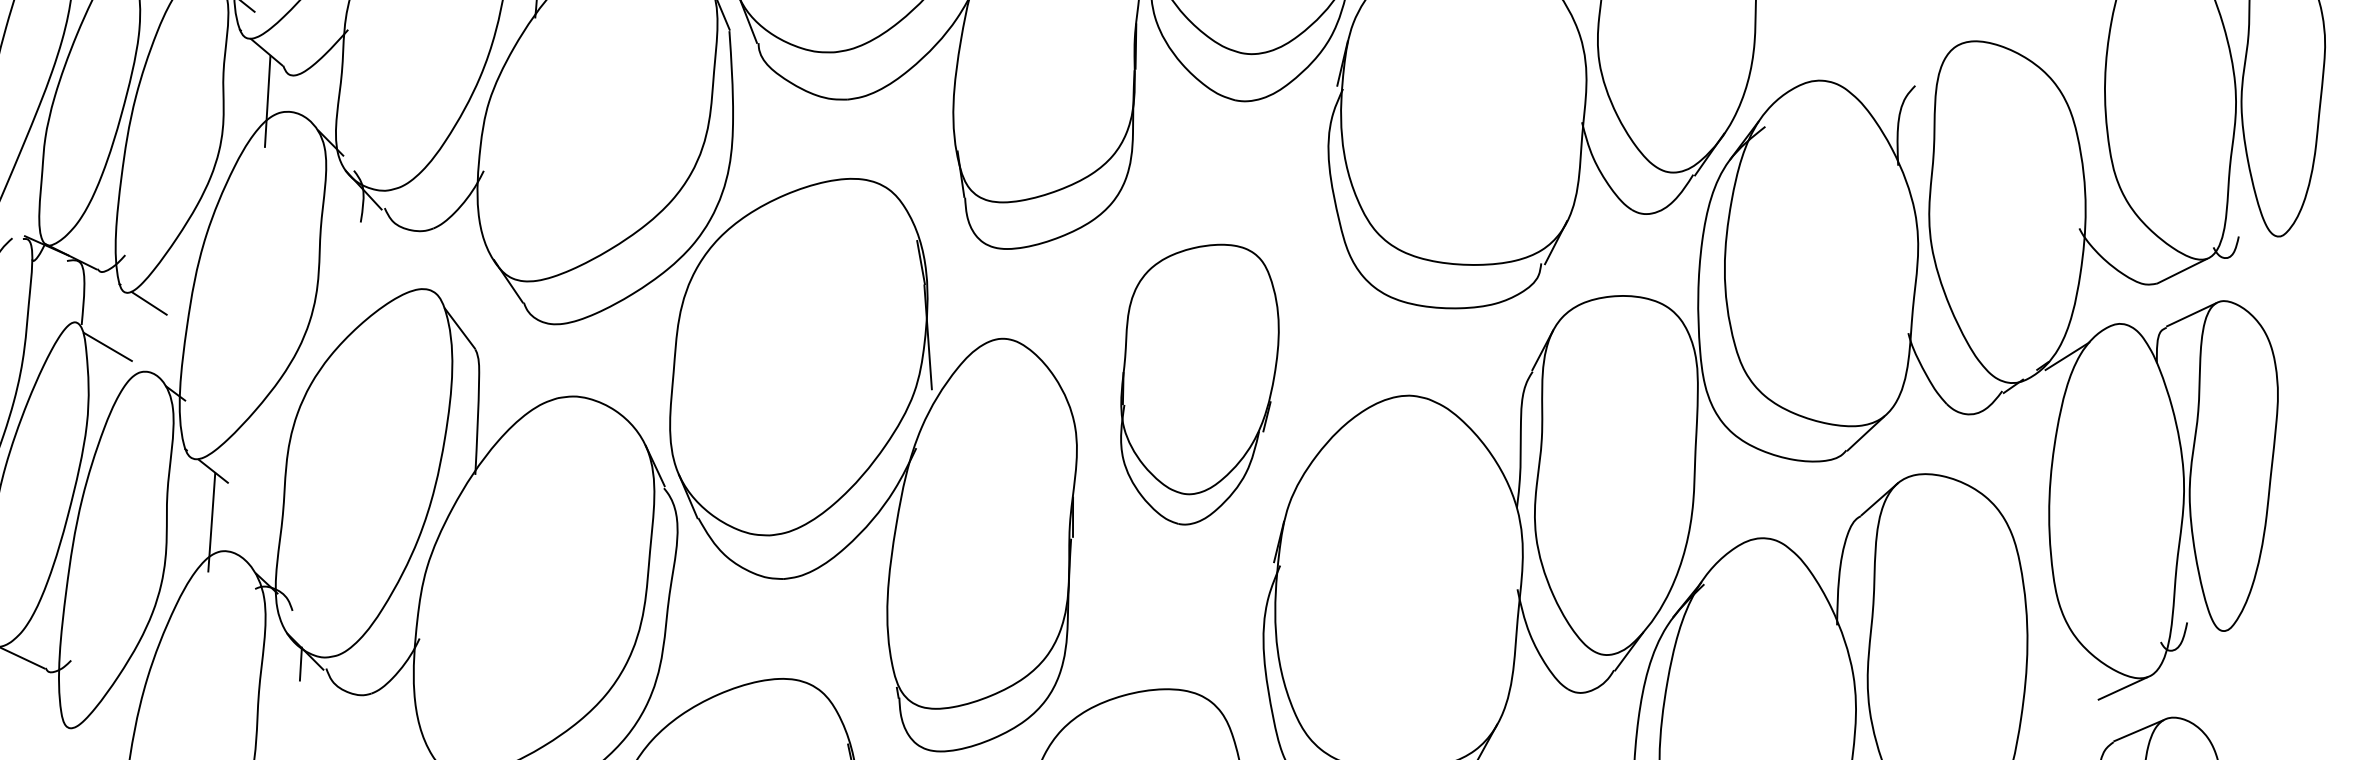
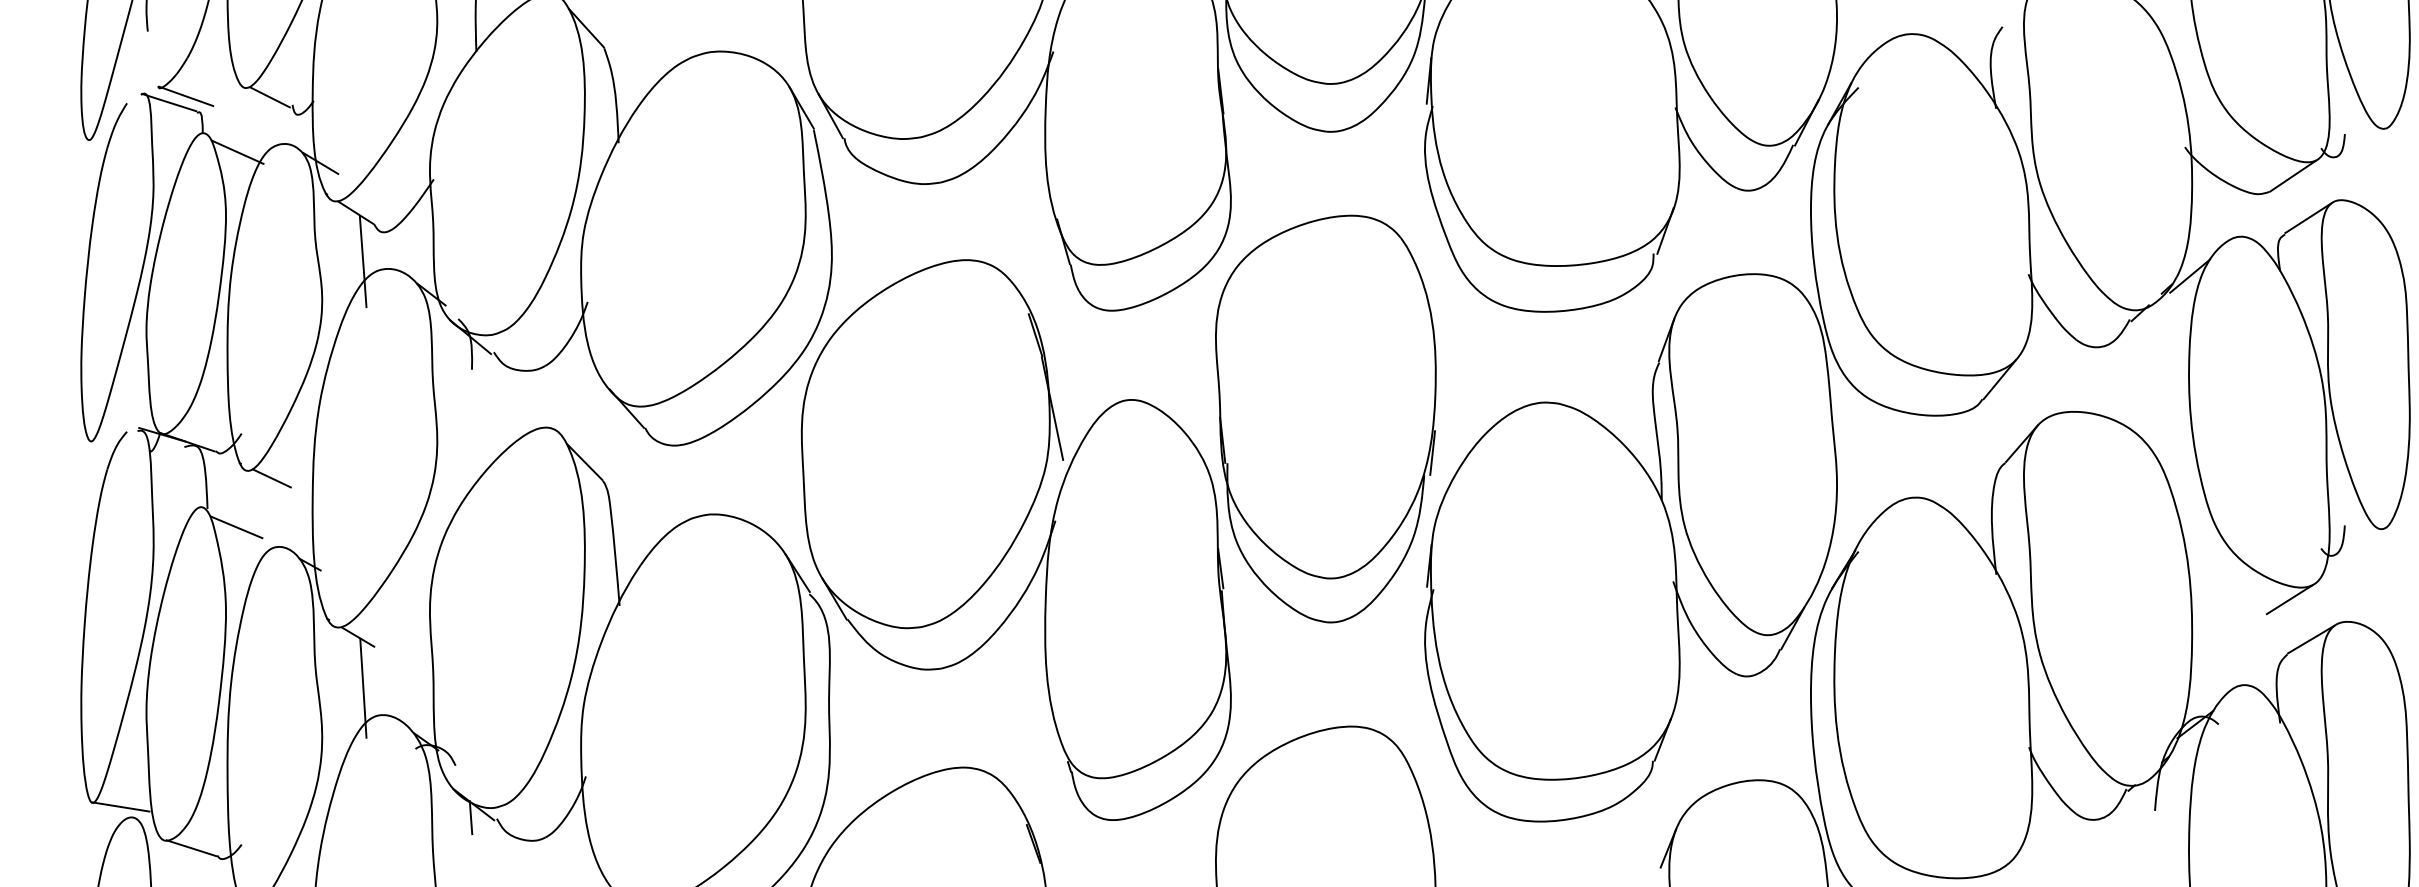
part: (1196, 382) -> (1325, 418), size x1.43

